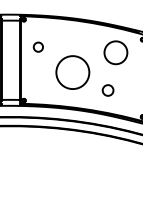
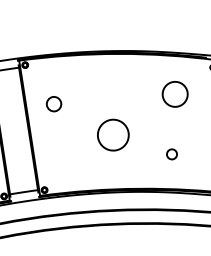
circle: (115, 52) -> (174, 93), size x0.7
circle: (72, 72) -> (112, 135), size x0.6
circle: (107, 90) -> (171, 154), size x0.6

